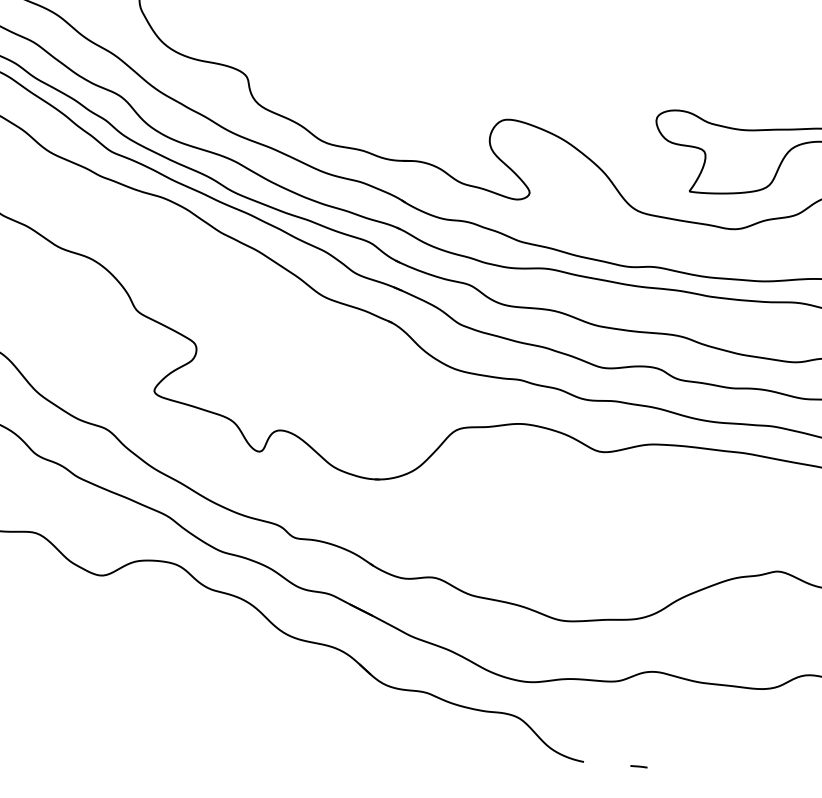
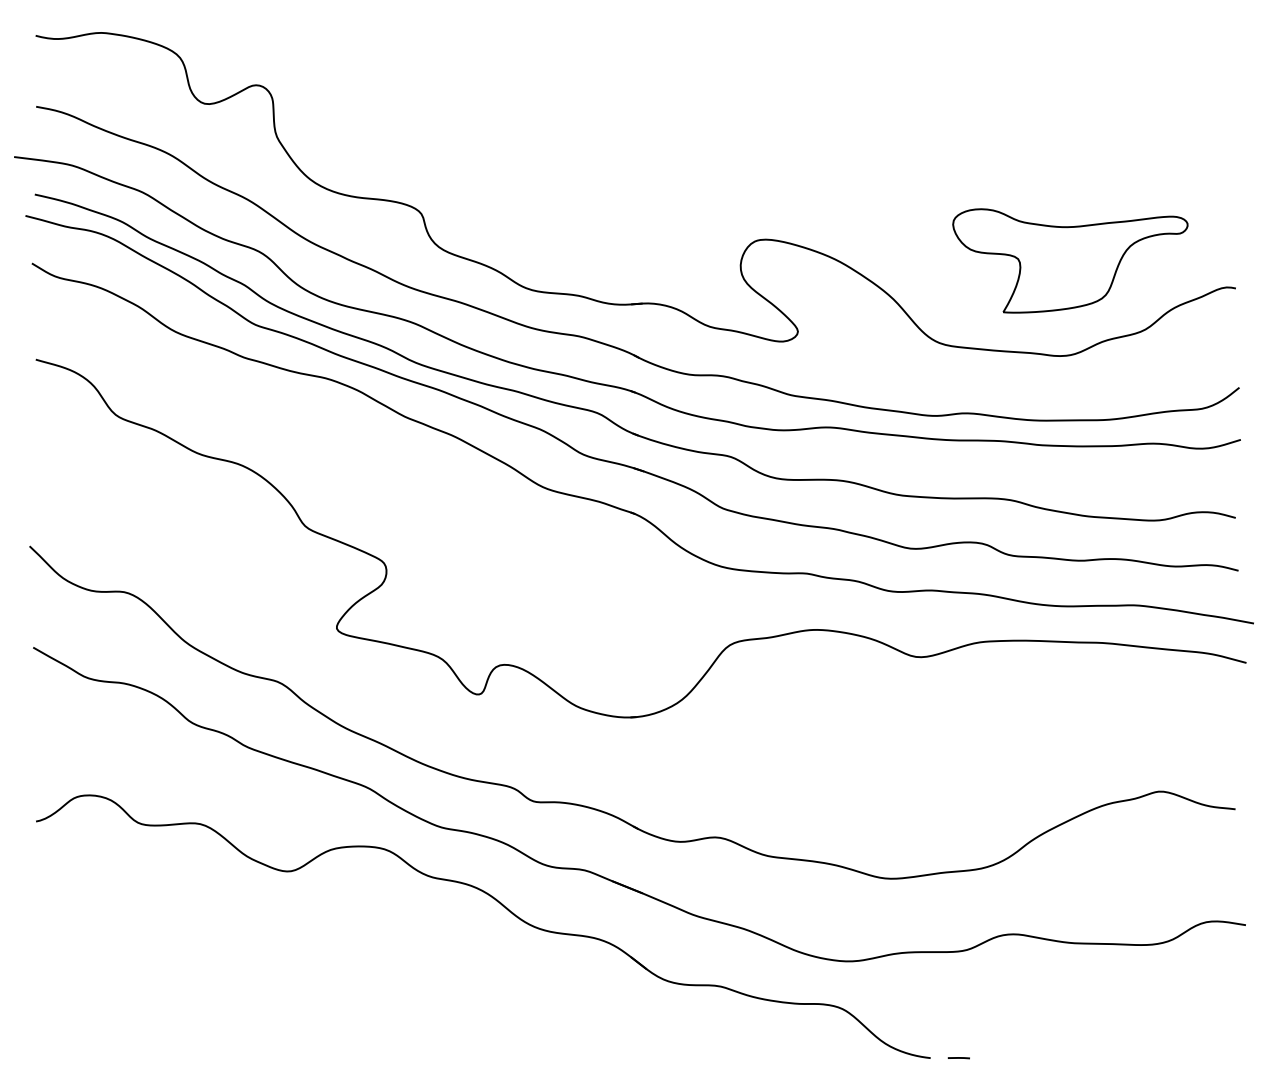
line: (638, 766) -> (958, 1058), moved

